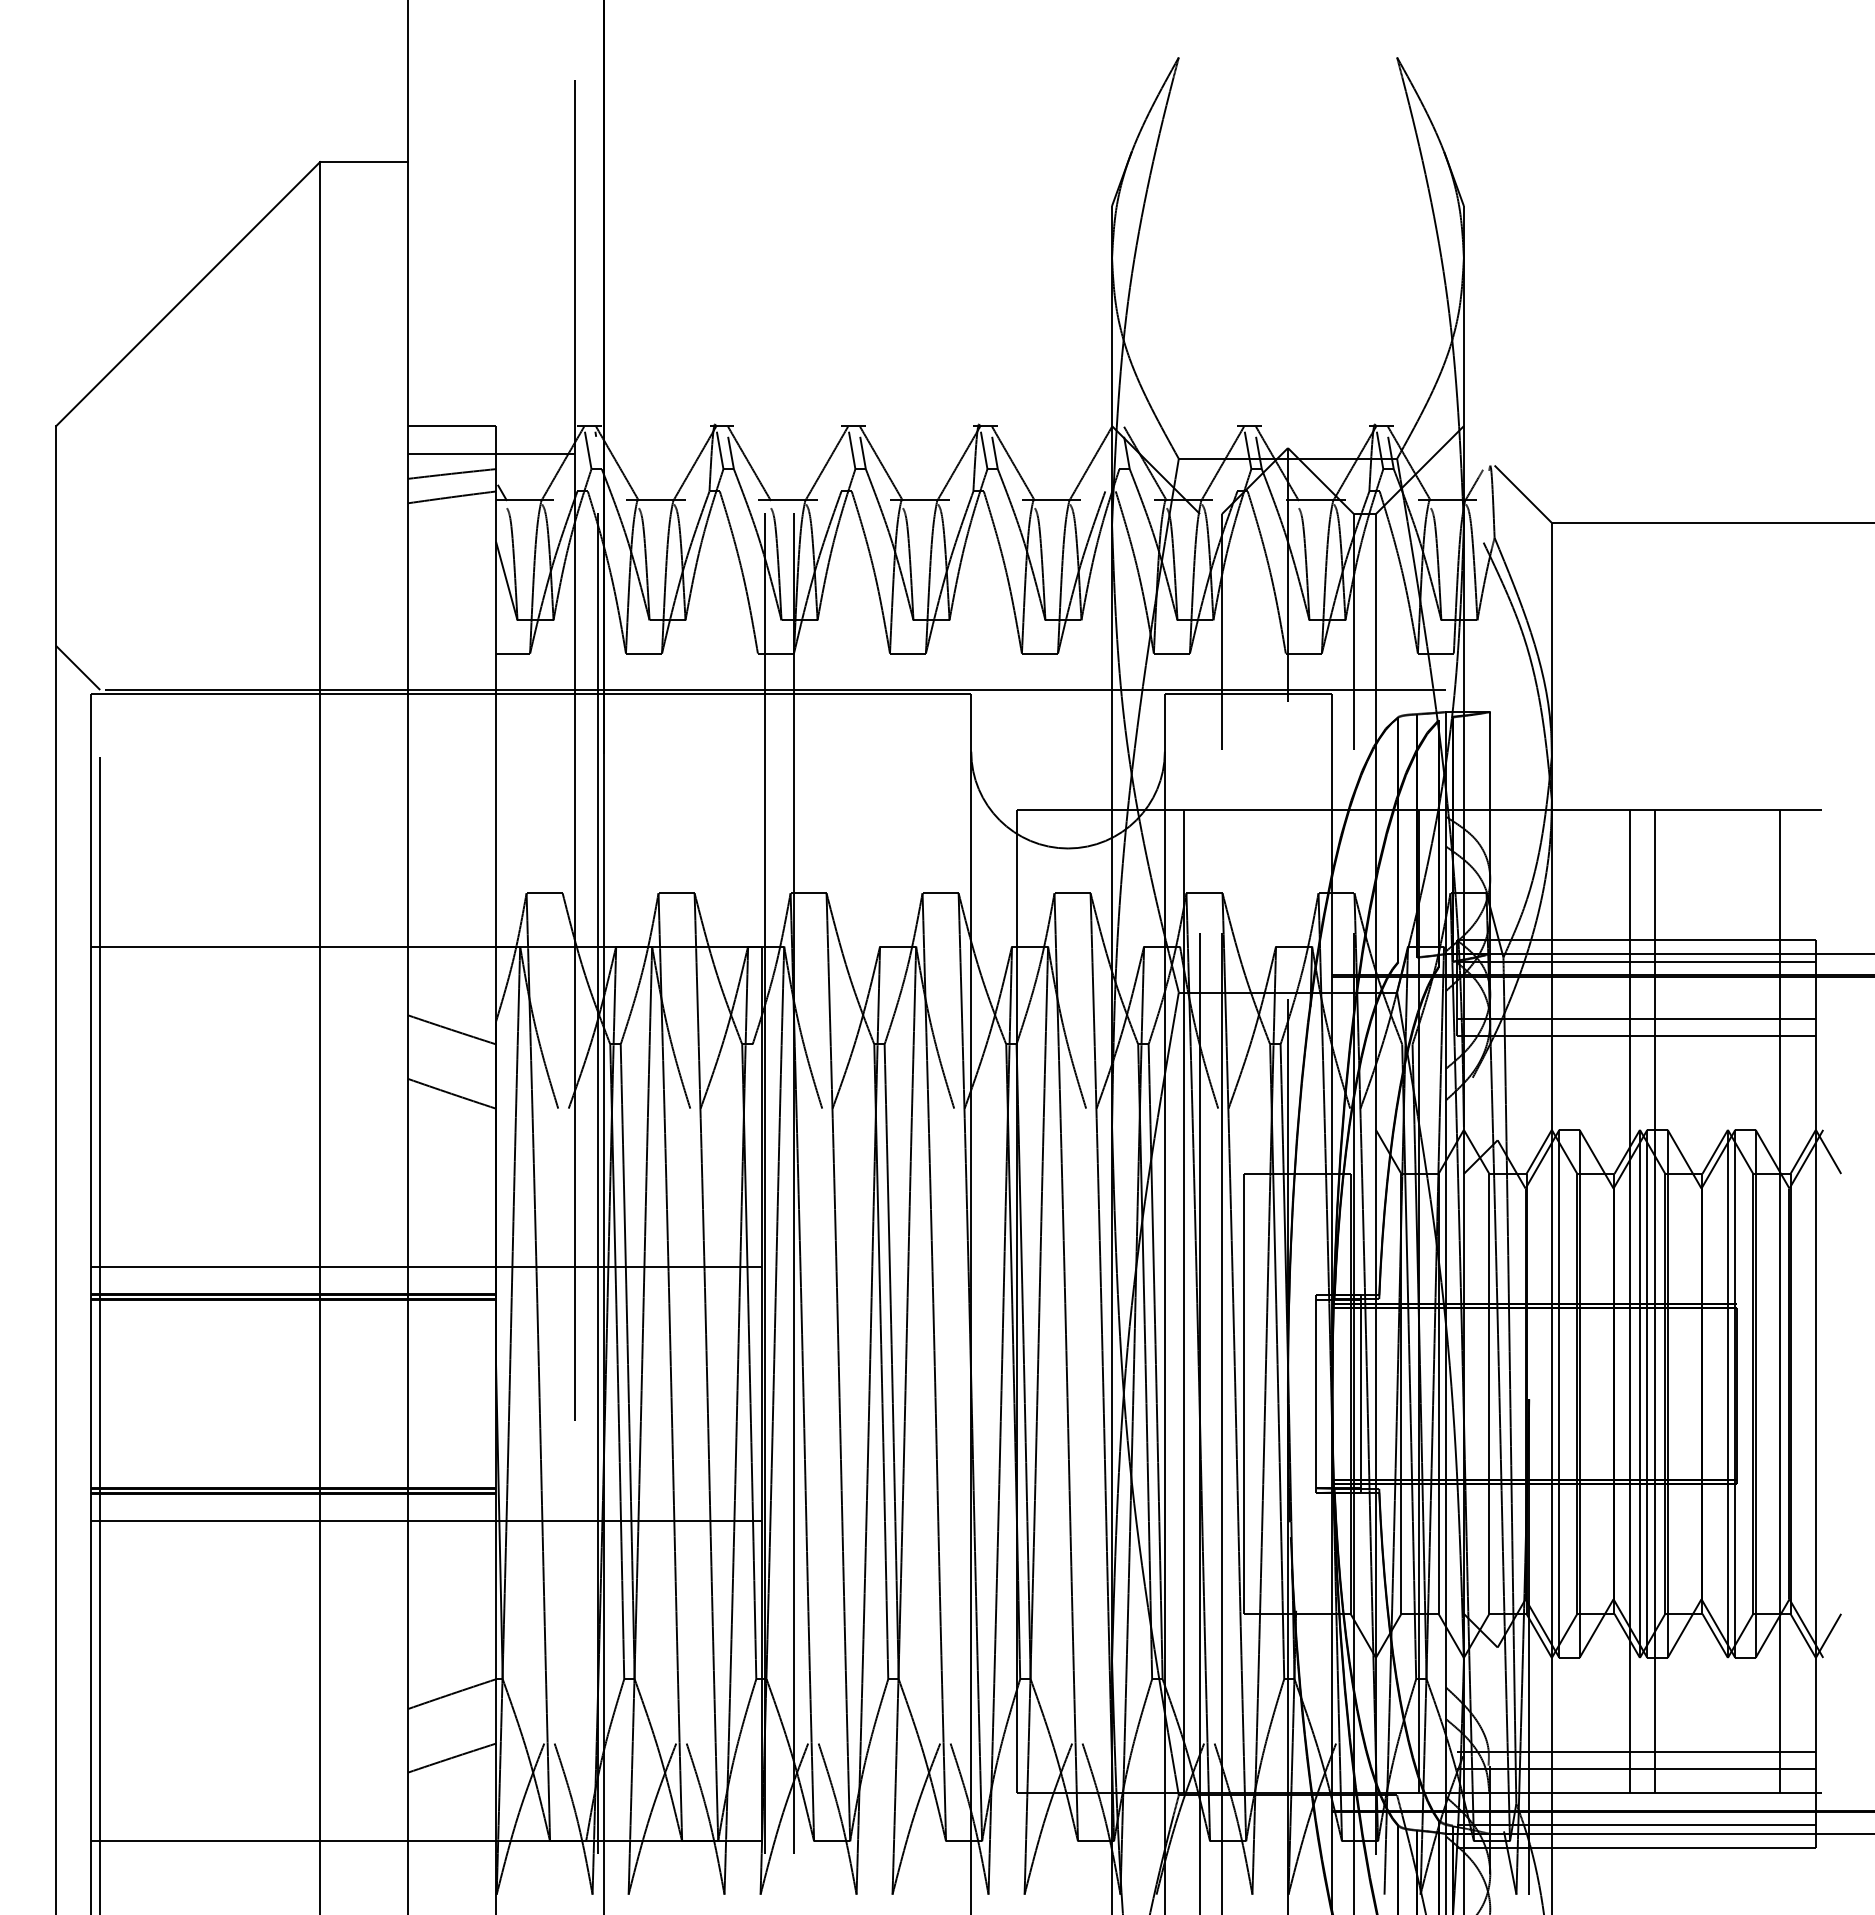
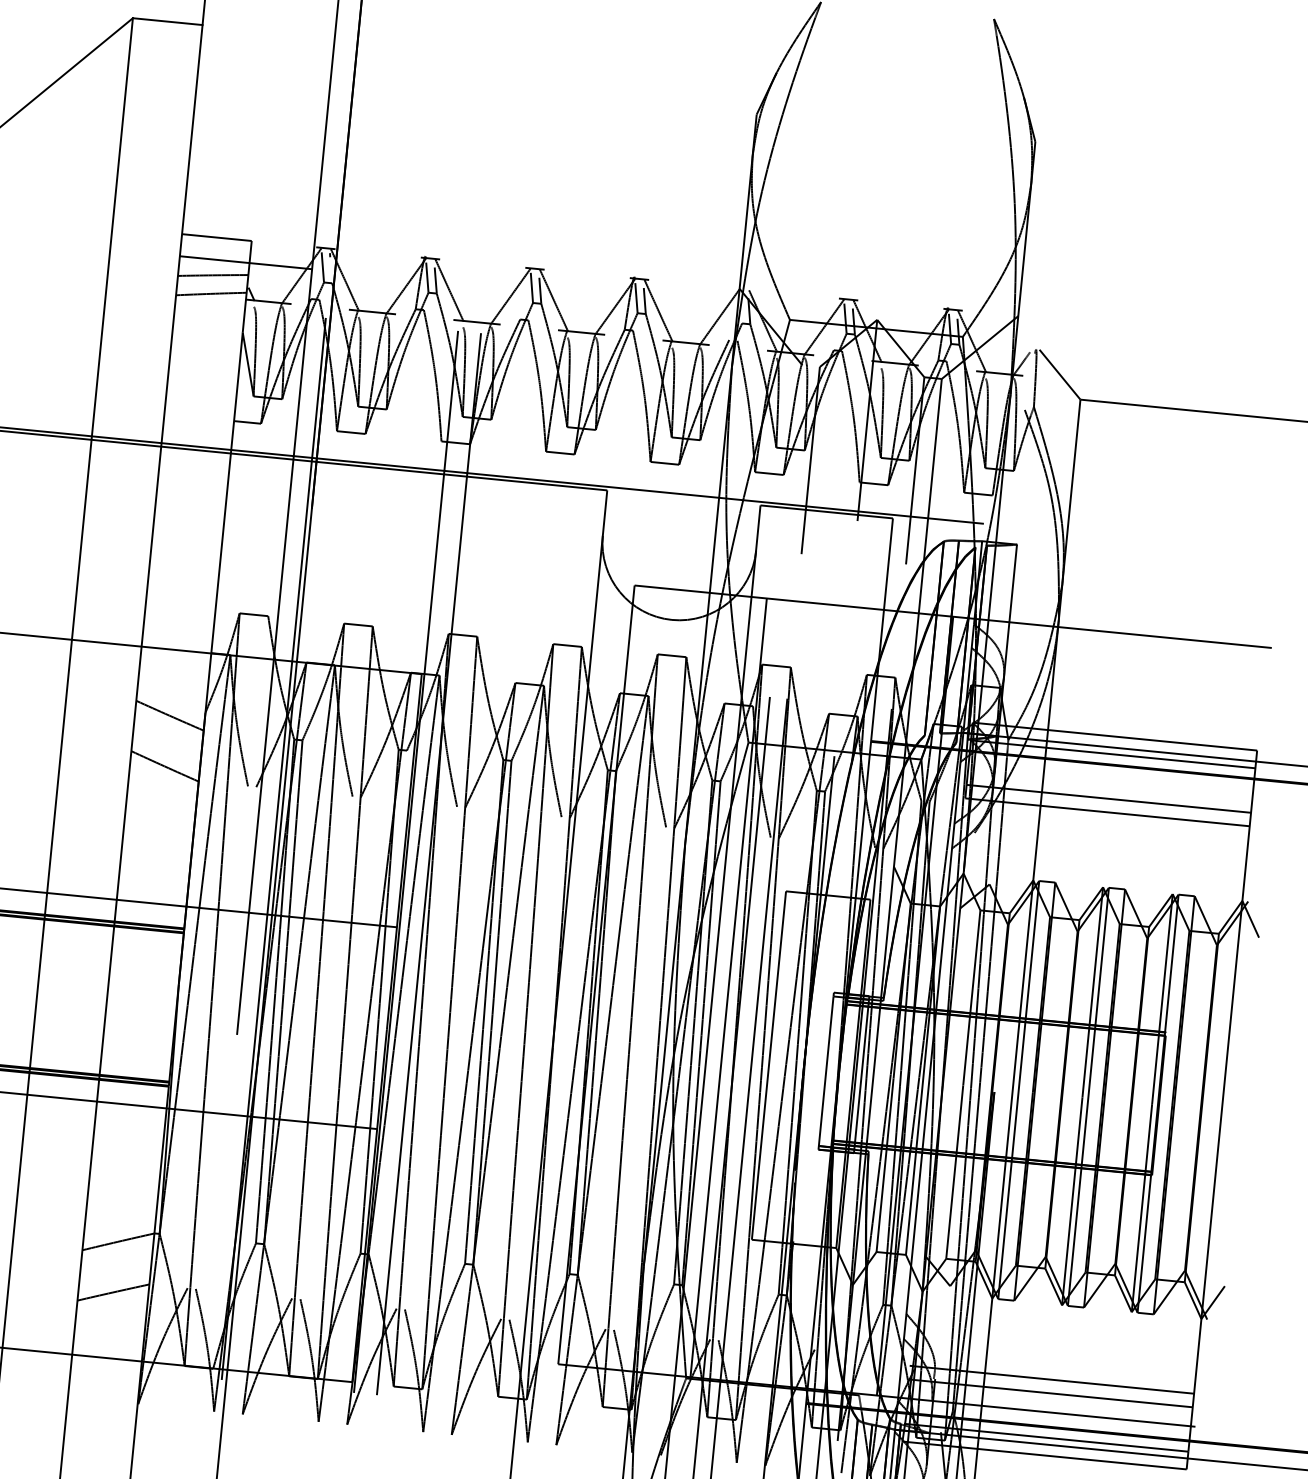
line: (1630, 1301) -> (1082, 1022), removed
line: (1654, 1301) -> (1101, 1024), removed
line: (1779, 1301) -> (1200, 1033), removed

